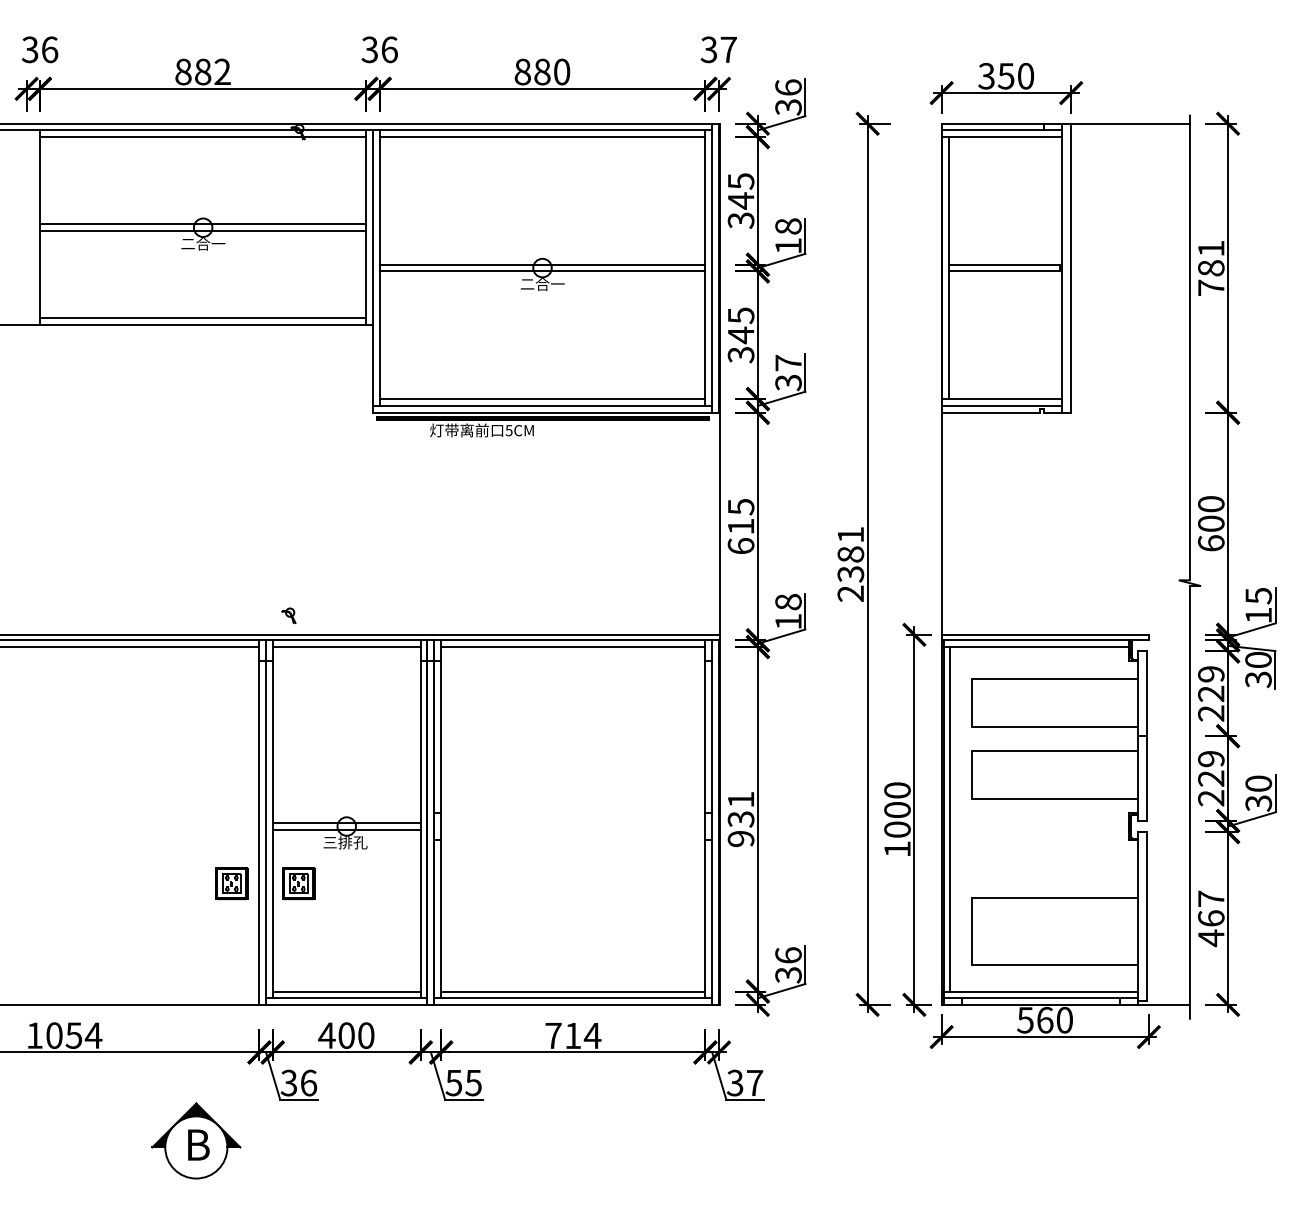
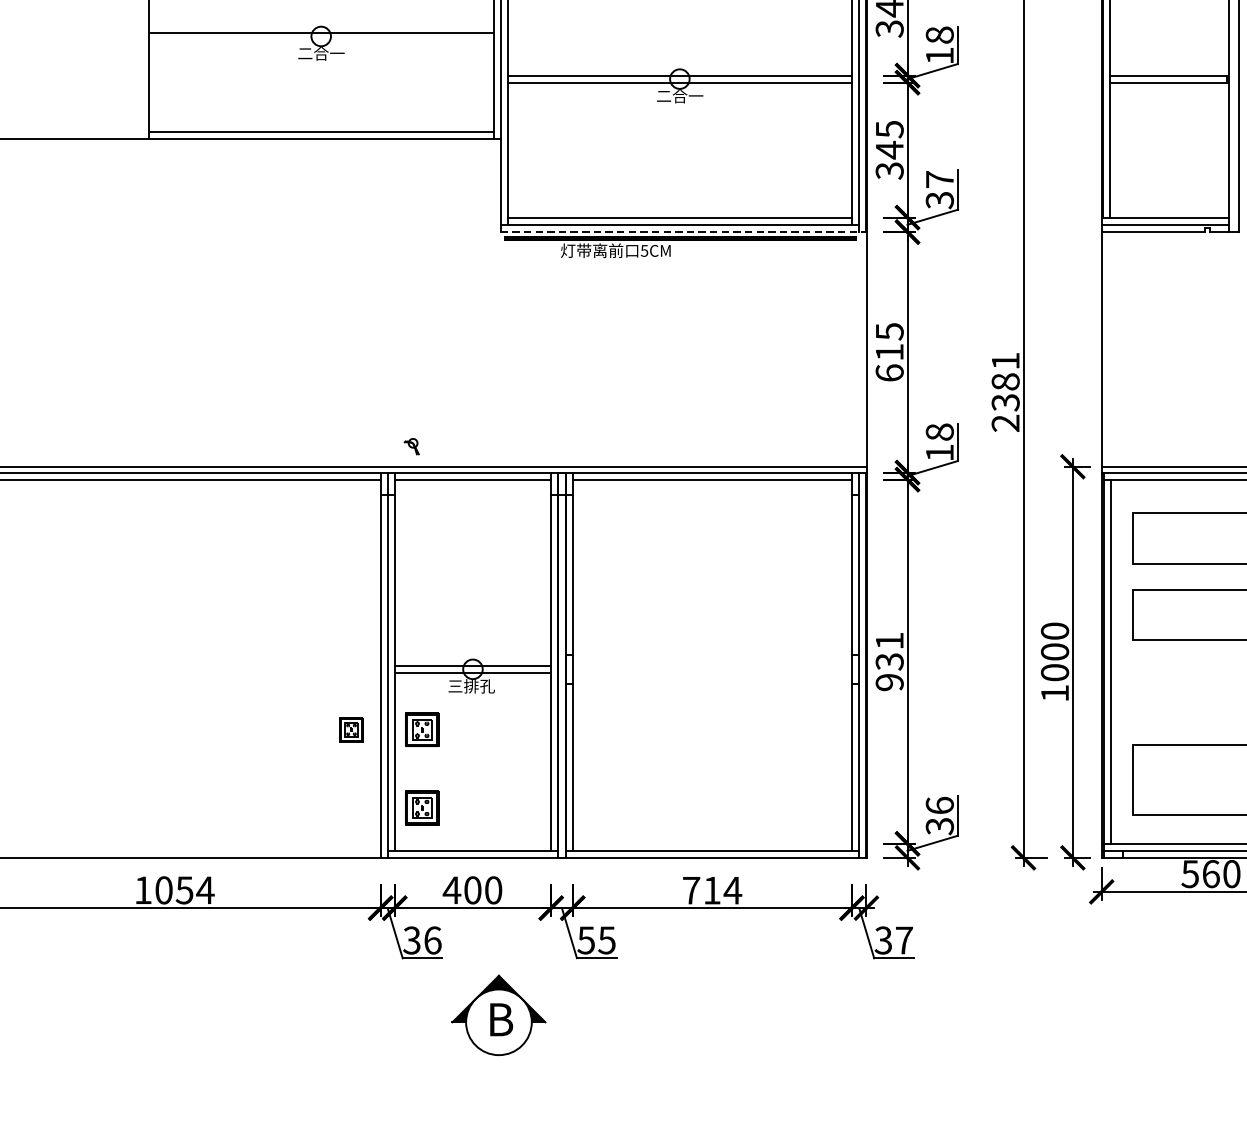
line: (202, 231) -> (320, 40), removed
line: (546, 412) -> (684, 231), solid -> dashed
part: (231, 883) -> (351, 729), size x0.7
part: (298, 957) -> (421, 807), added
line: (346, 991) -> (472, 843), removed
line: (573, 991) -> (712, 843), removed
part: (196, 1140) -> (499, 1014), moved

